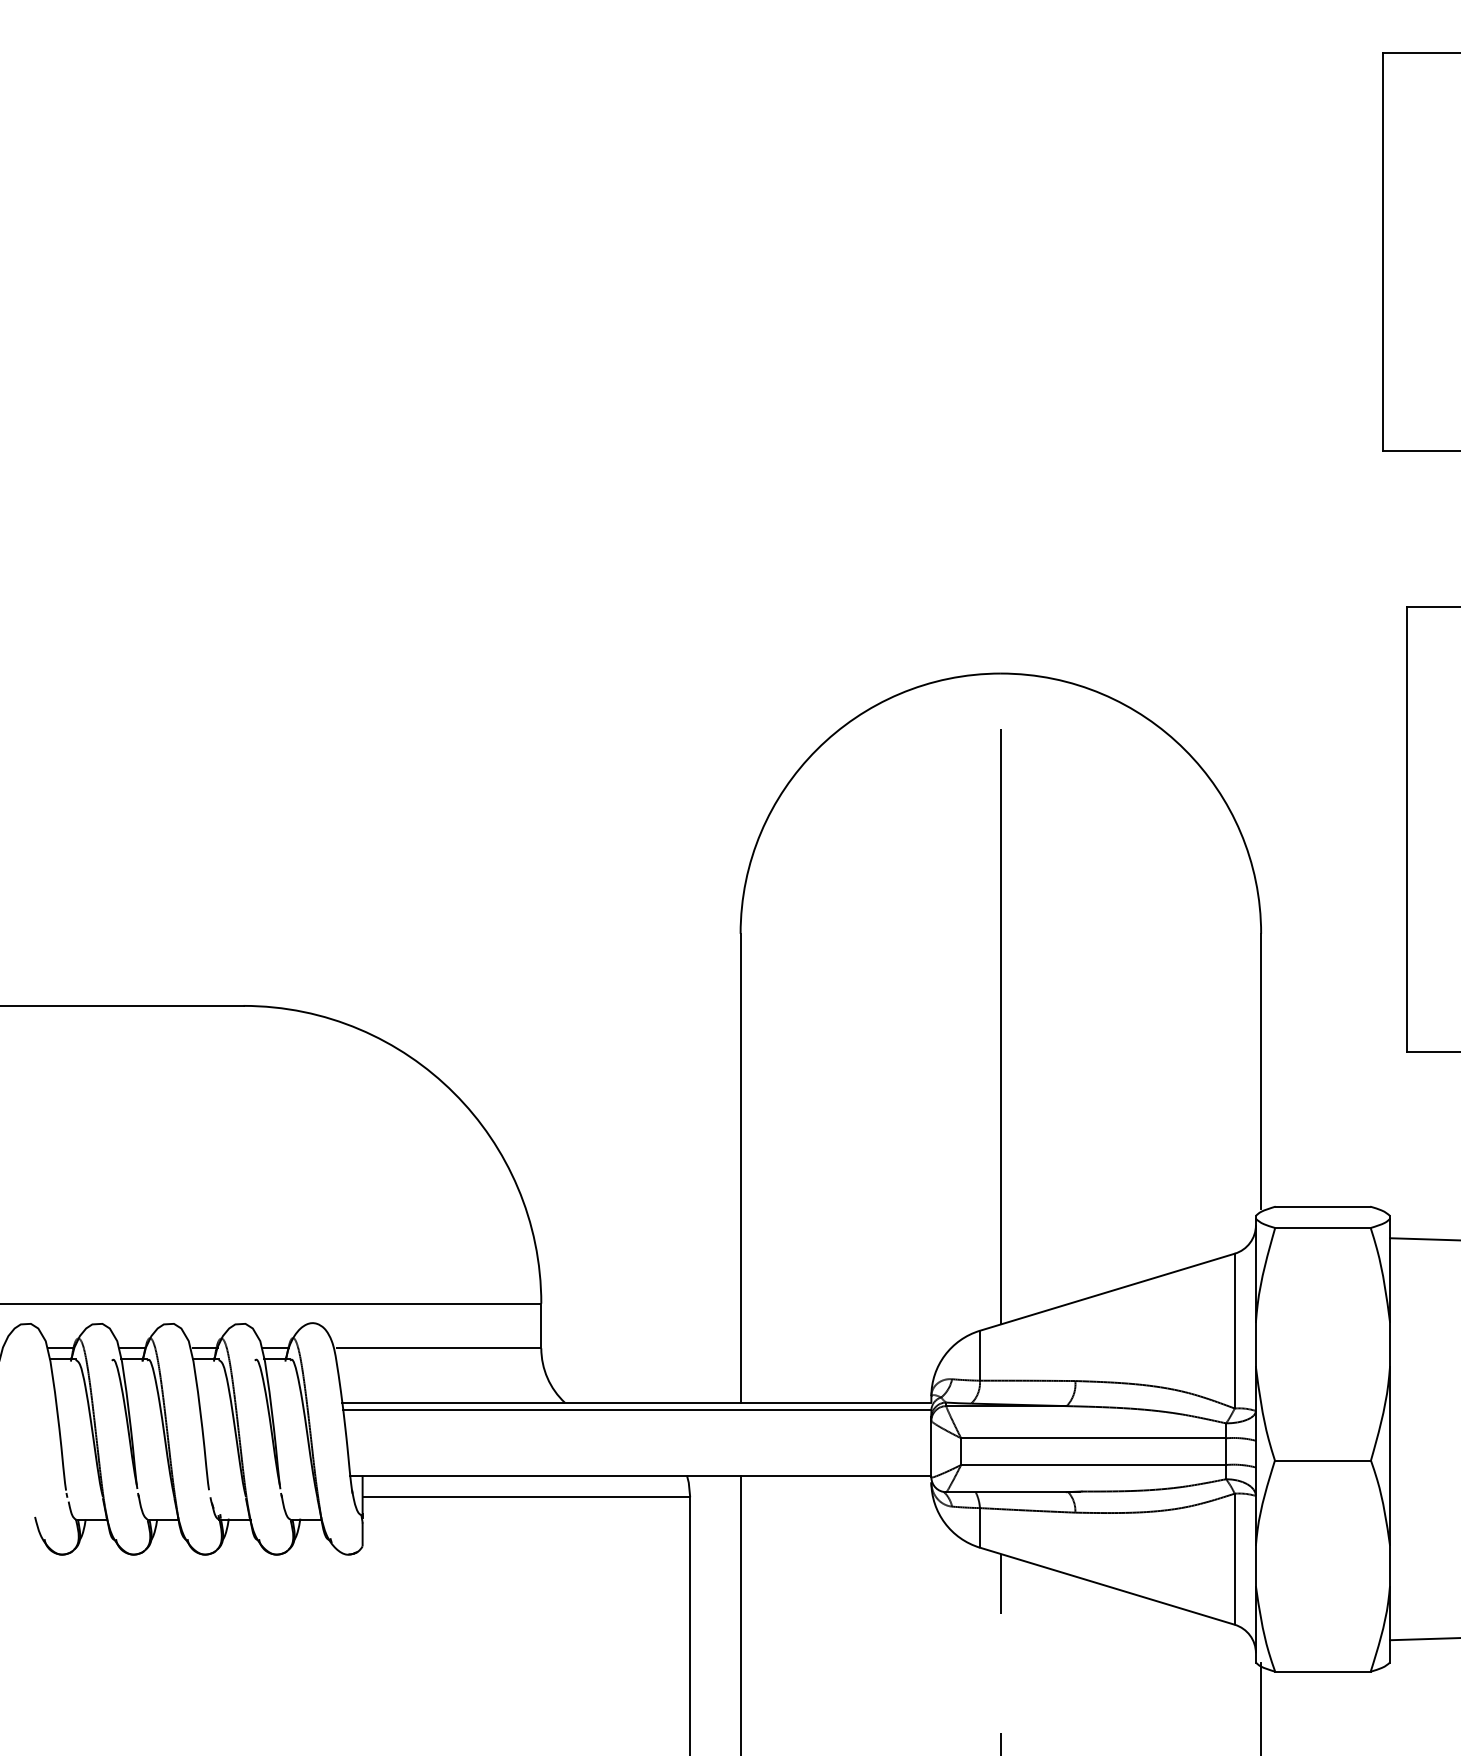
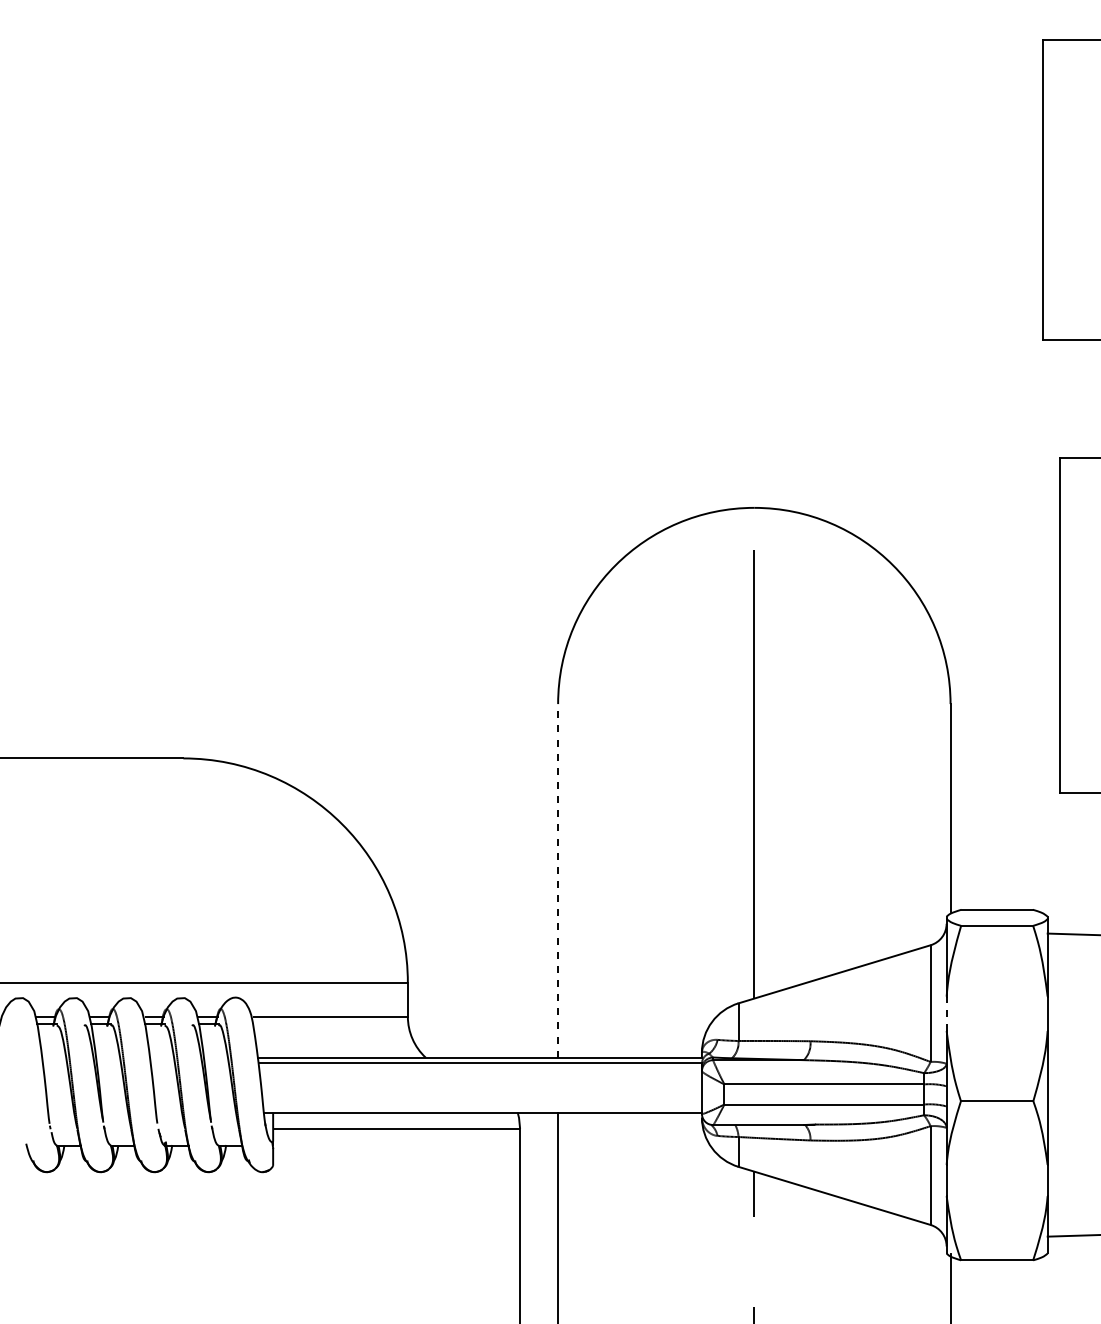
line: (740, 1168) -> (558, 881), solid -> dashed
line: (1255, 1344) -> (946, 1013), solid -> dashed

